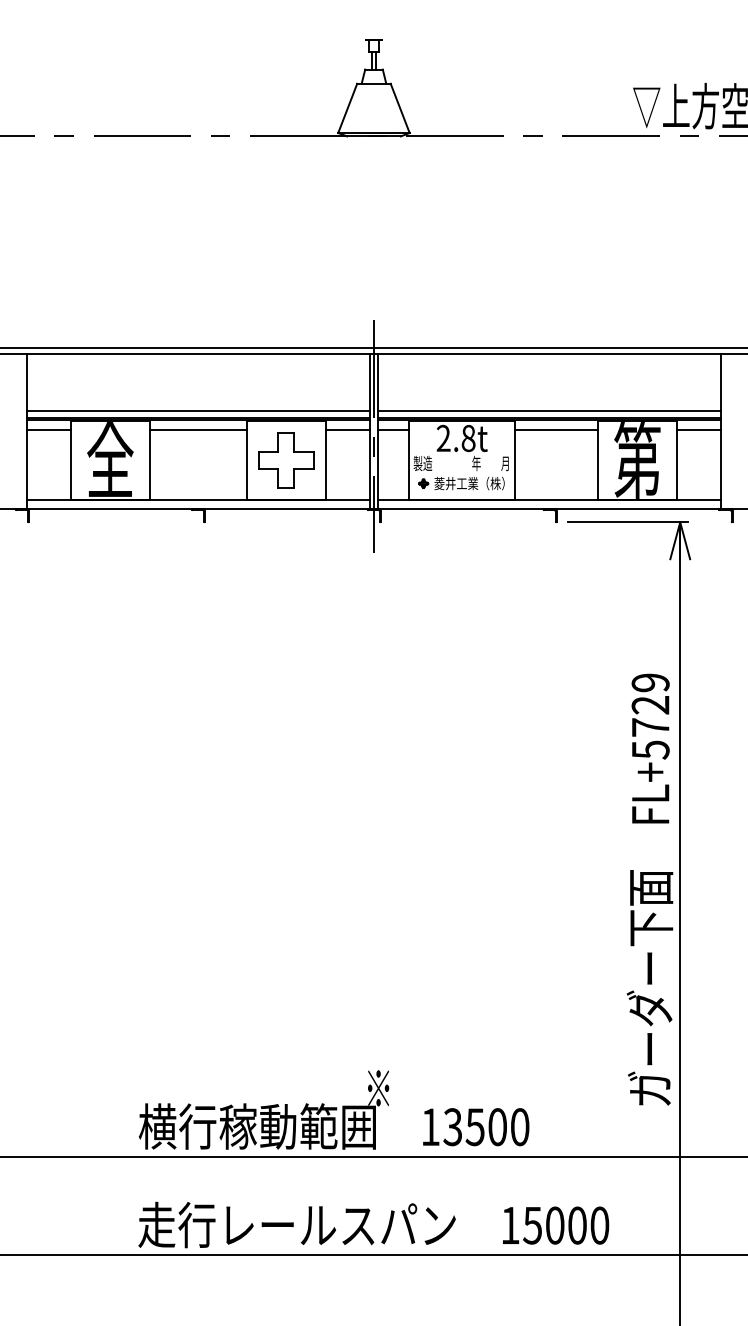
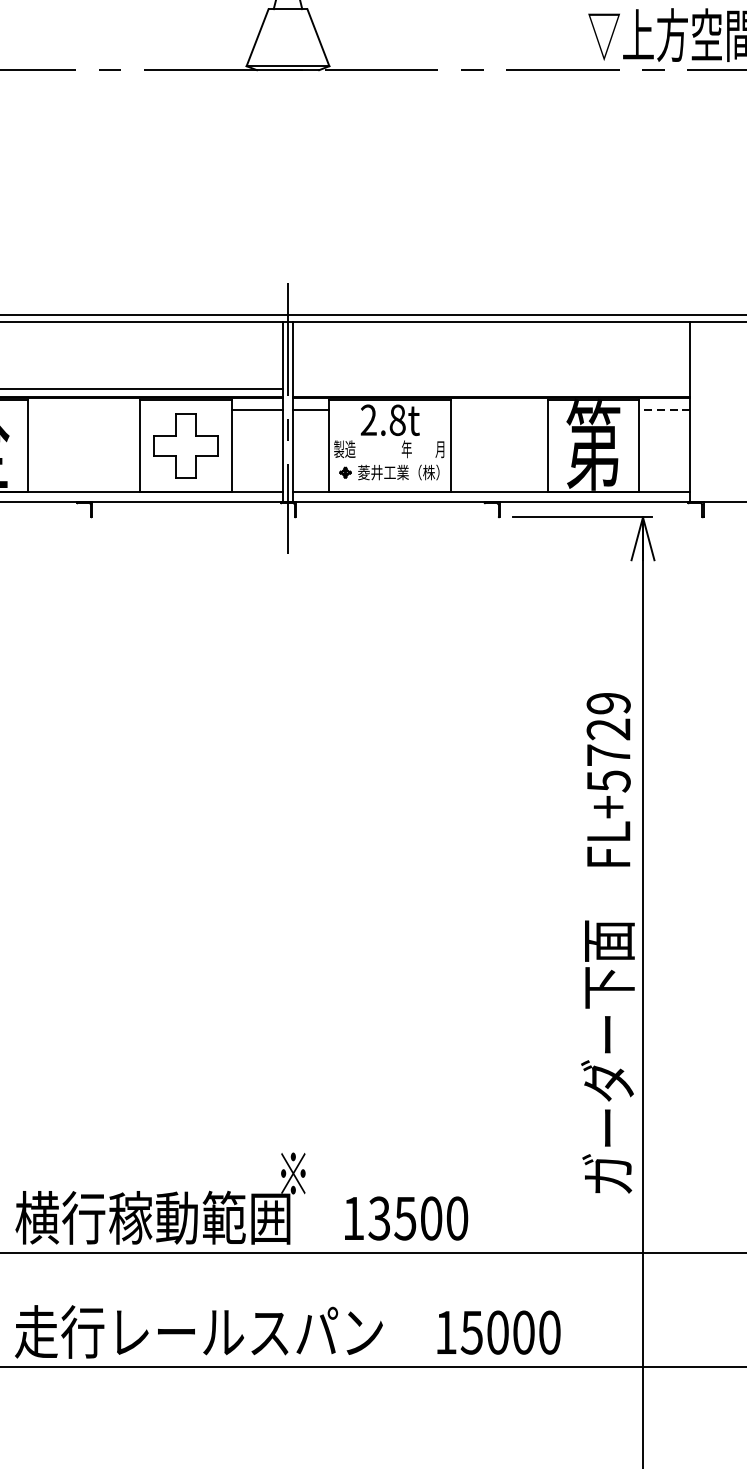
line: (549, 411) -> (491, 389), removed
line: (197, 430) -> (83, 411), removed
line: (556, 430) -> (499, 411), removed
line: (699, 430) -> (665, 411), solid -> dashed

